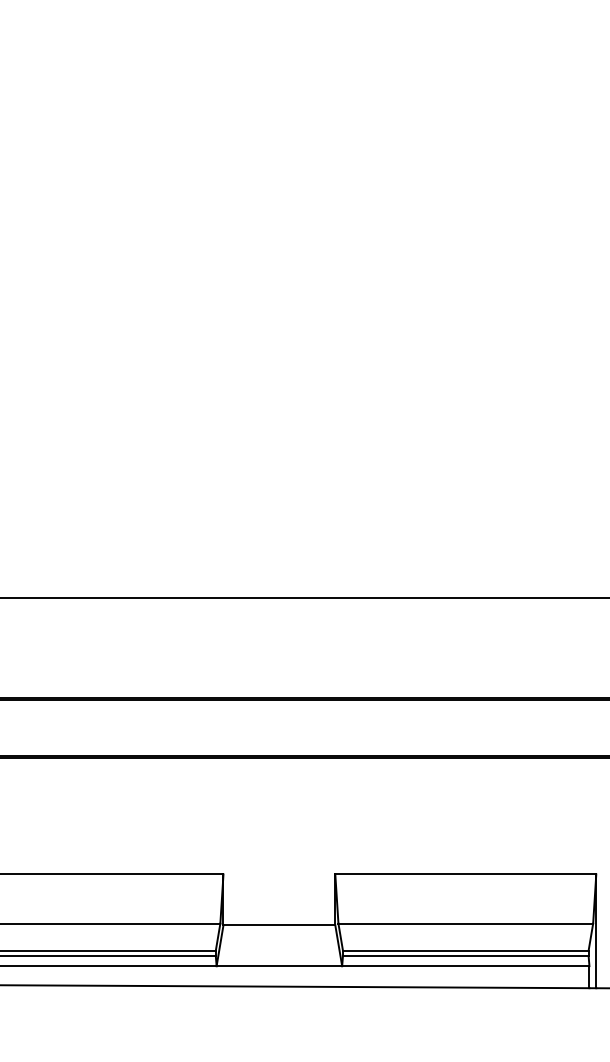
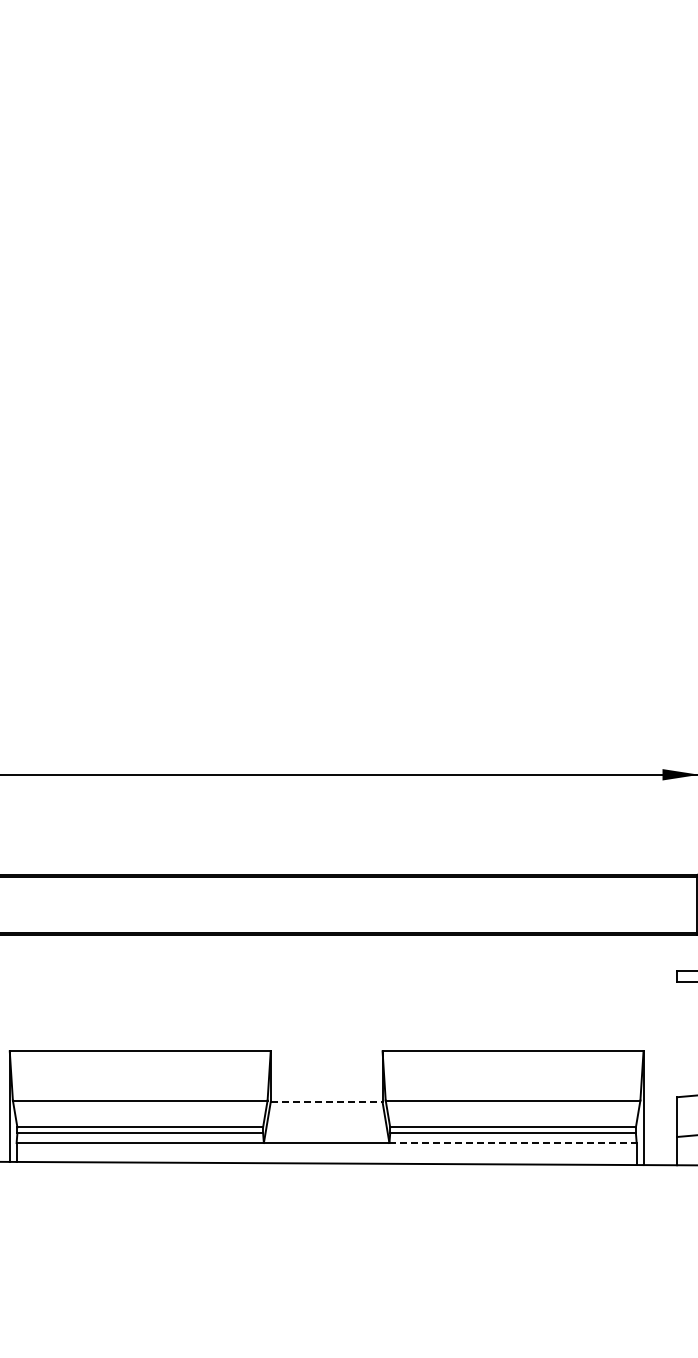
line: (279, 925) -> (326, 1102), solid -> dashed
line: (466, 966) -> (513, 1143), solid -> dashed

